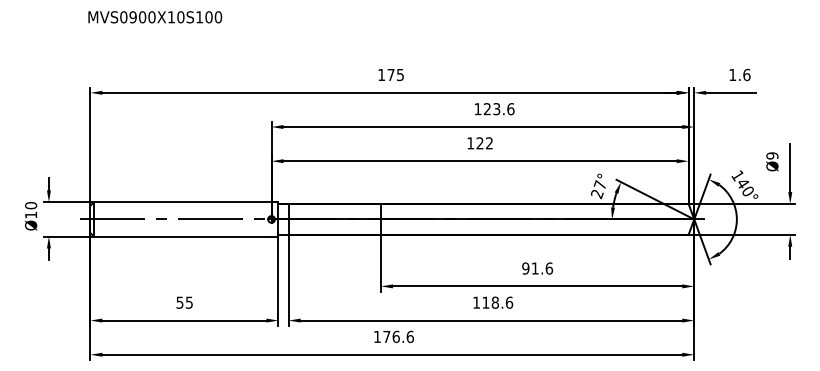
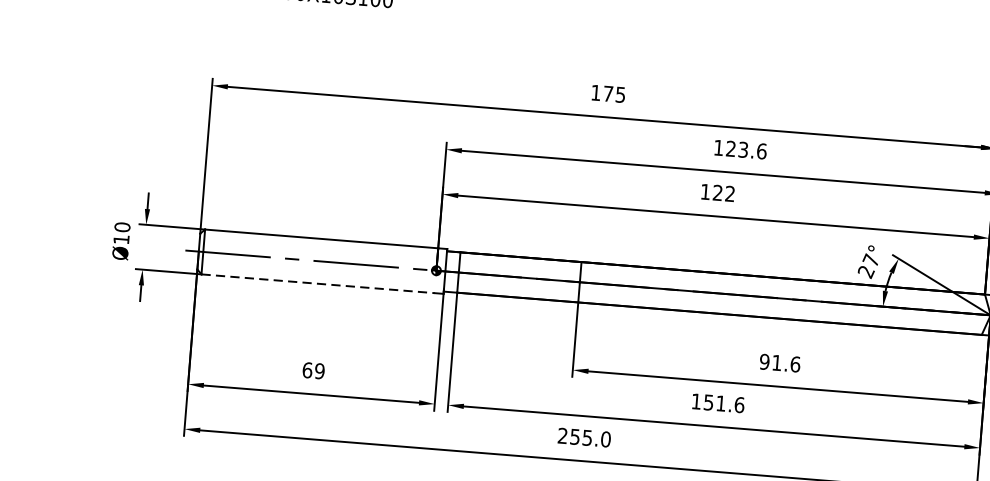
line: (182, 236) -> (317, 283), solid -> dashed
text: (184, 302) -> (313, 370), 55 -> 69
text: (490, 302) -> (714, 402), 118.6 -> 151.6
text: (393, 336) -> (583, 437), 176.6 -> 255.0

